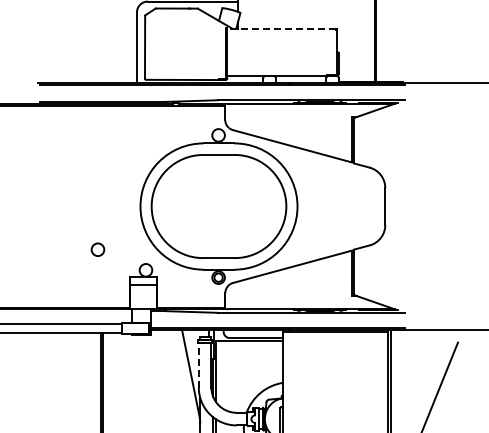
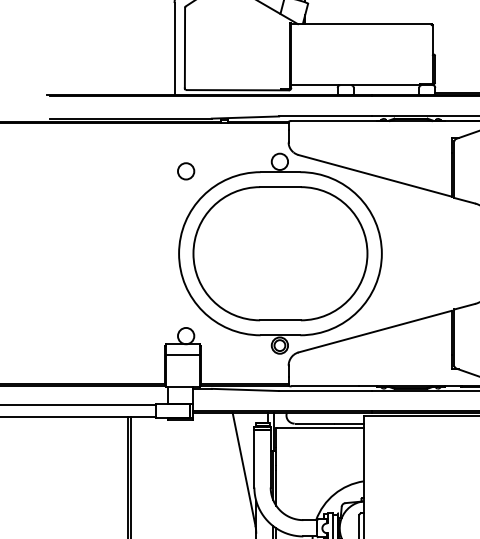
line: (281, 28) -> (361, 23), dashed -> solid
circle: (97, 249) -> (185, 171), moved
line: (198, 364) -> (253, 457), dashed -> solid

